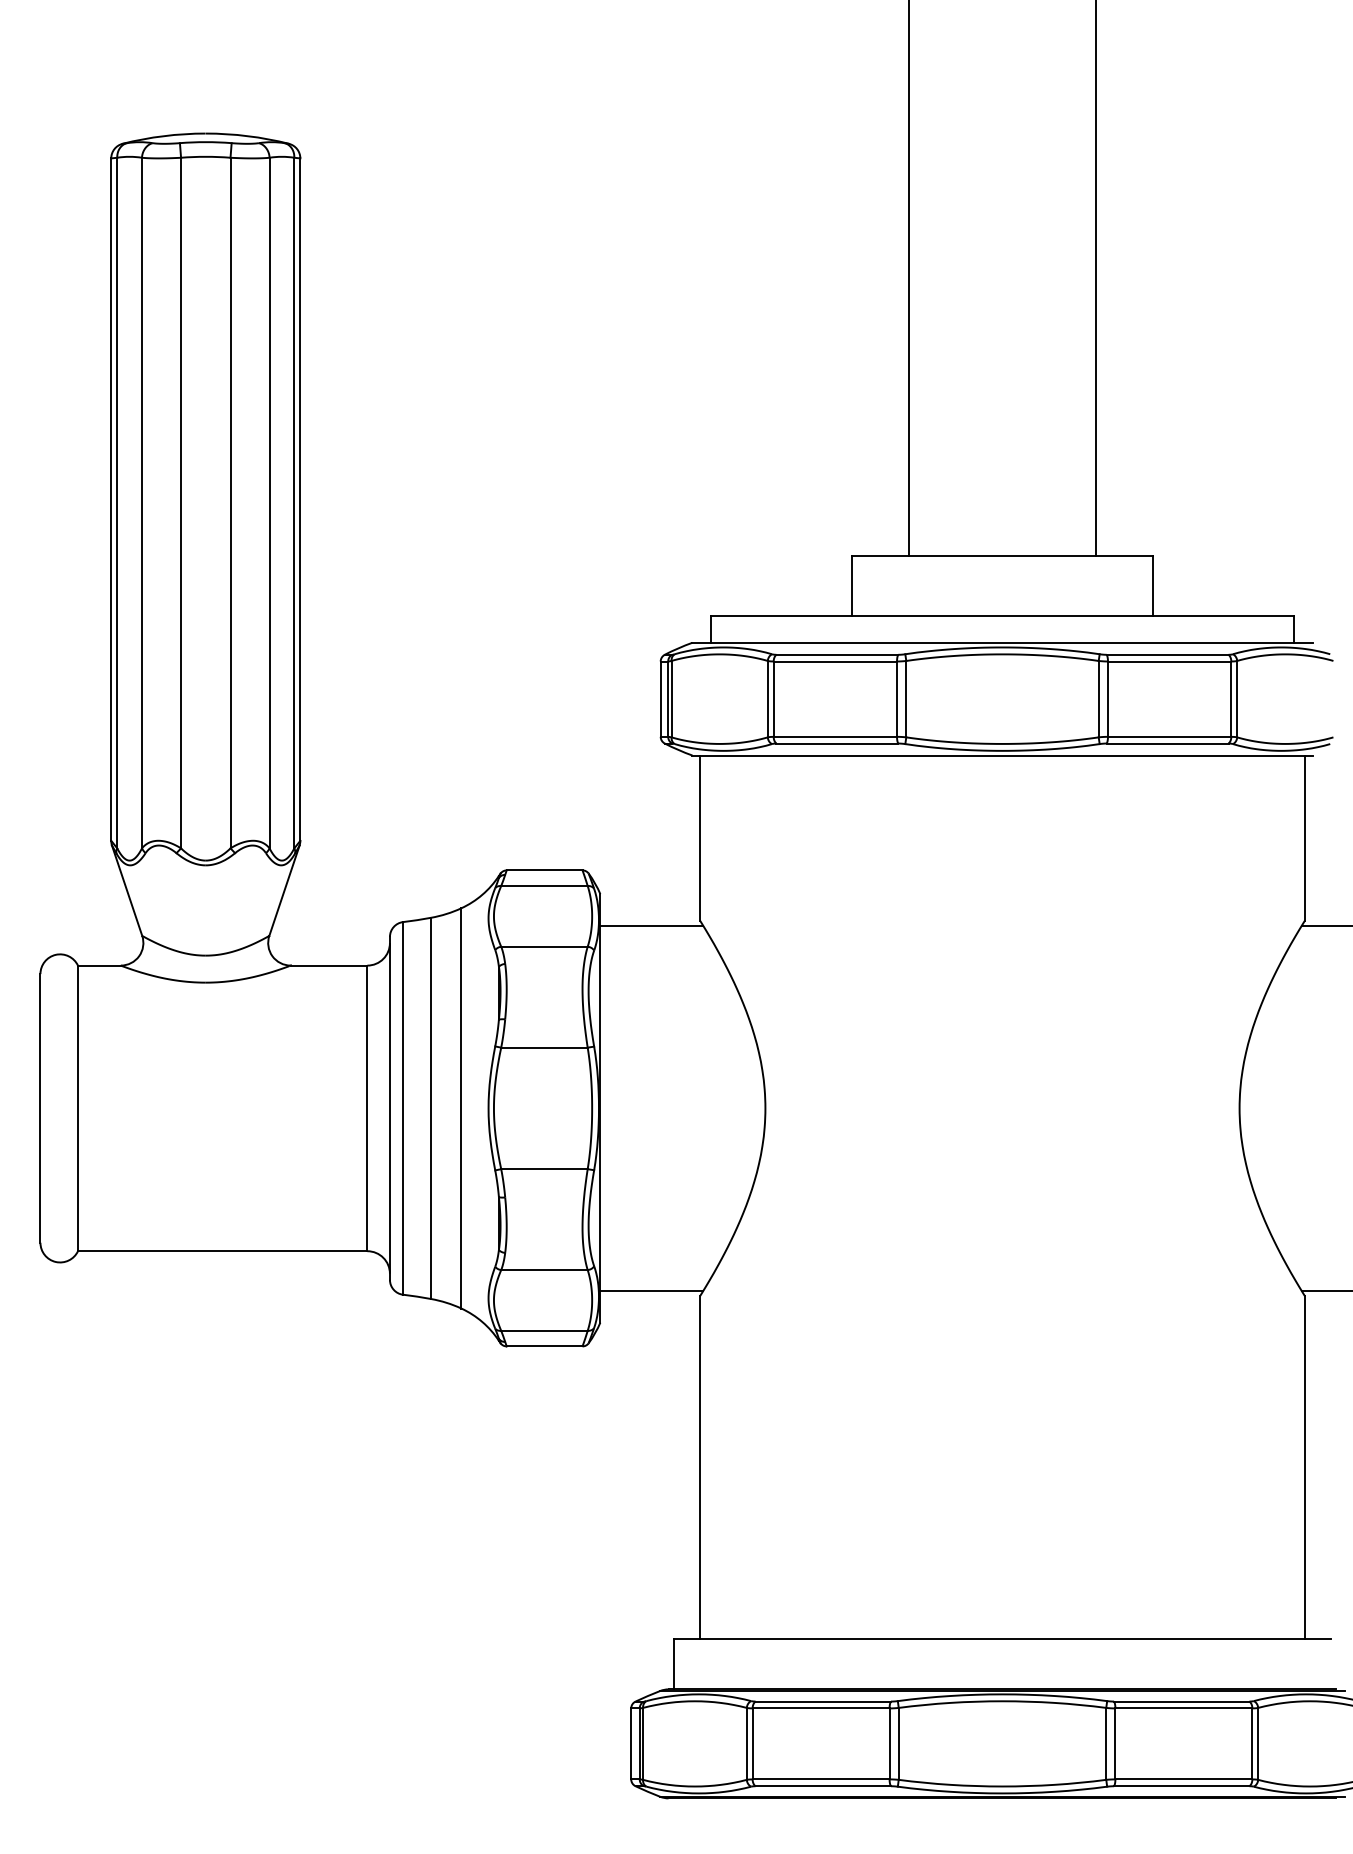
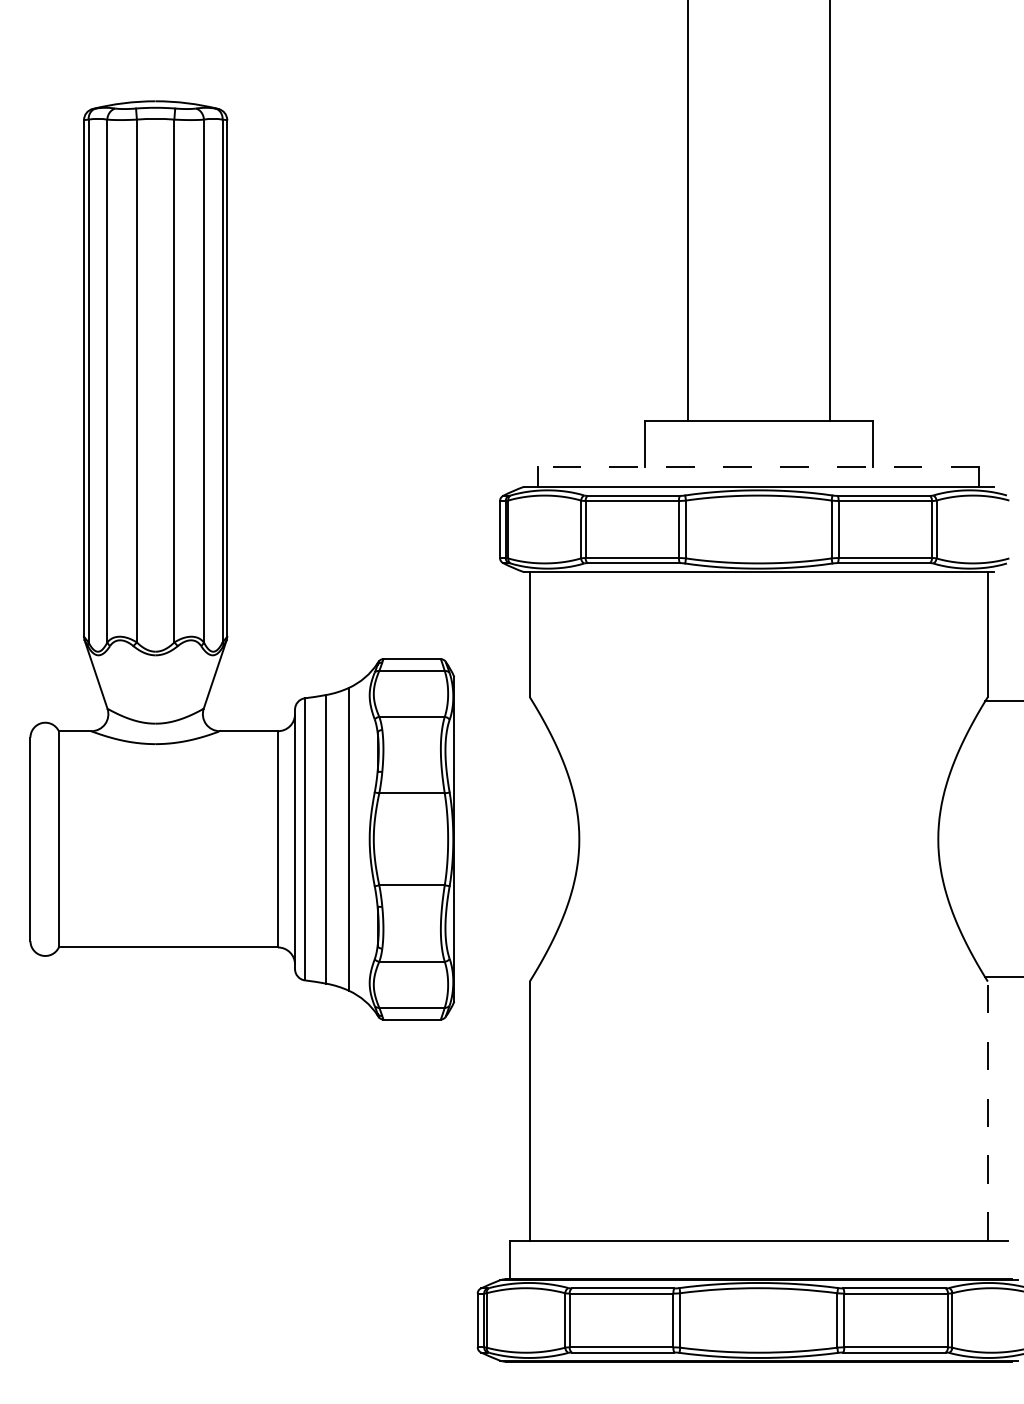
line: (1002, 616) -> (758, 466), solid -> dashed
line: (651, 926) -> (493, 701), removed
line: (651, 1290) -> (493, 977), removed
line: (1305, 1466) -> (988, 1110), solid -> dashed

